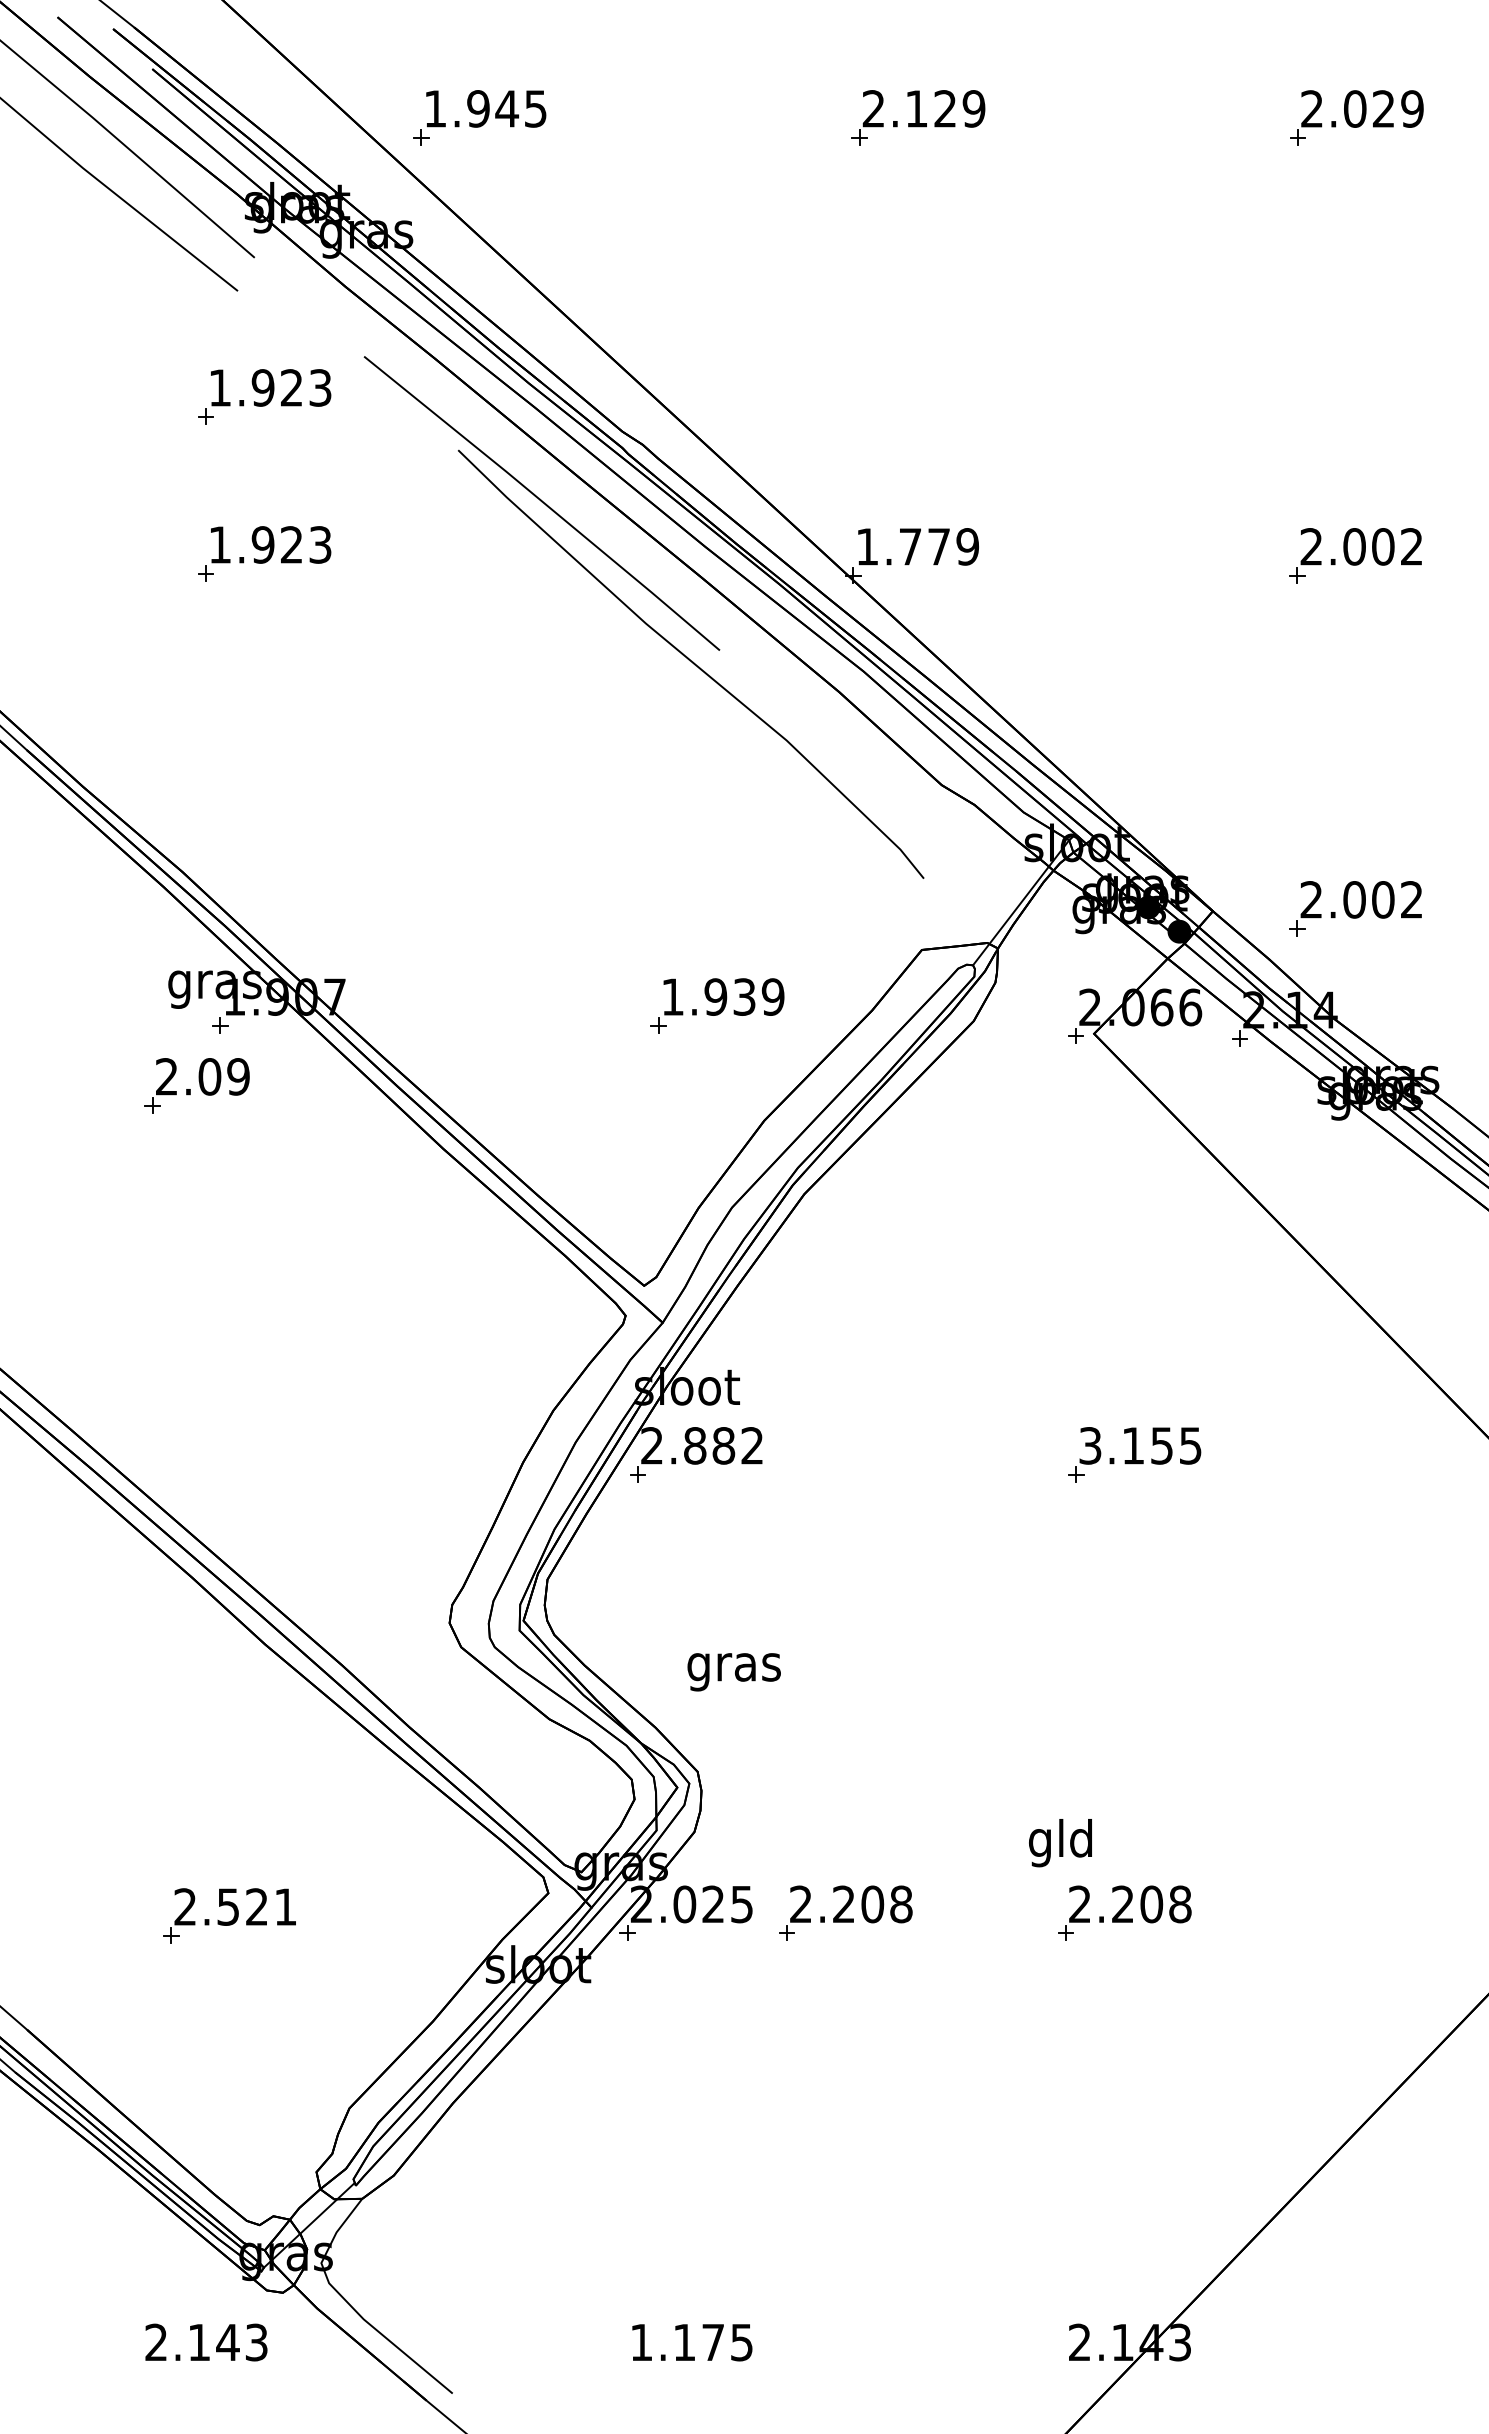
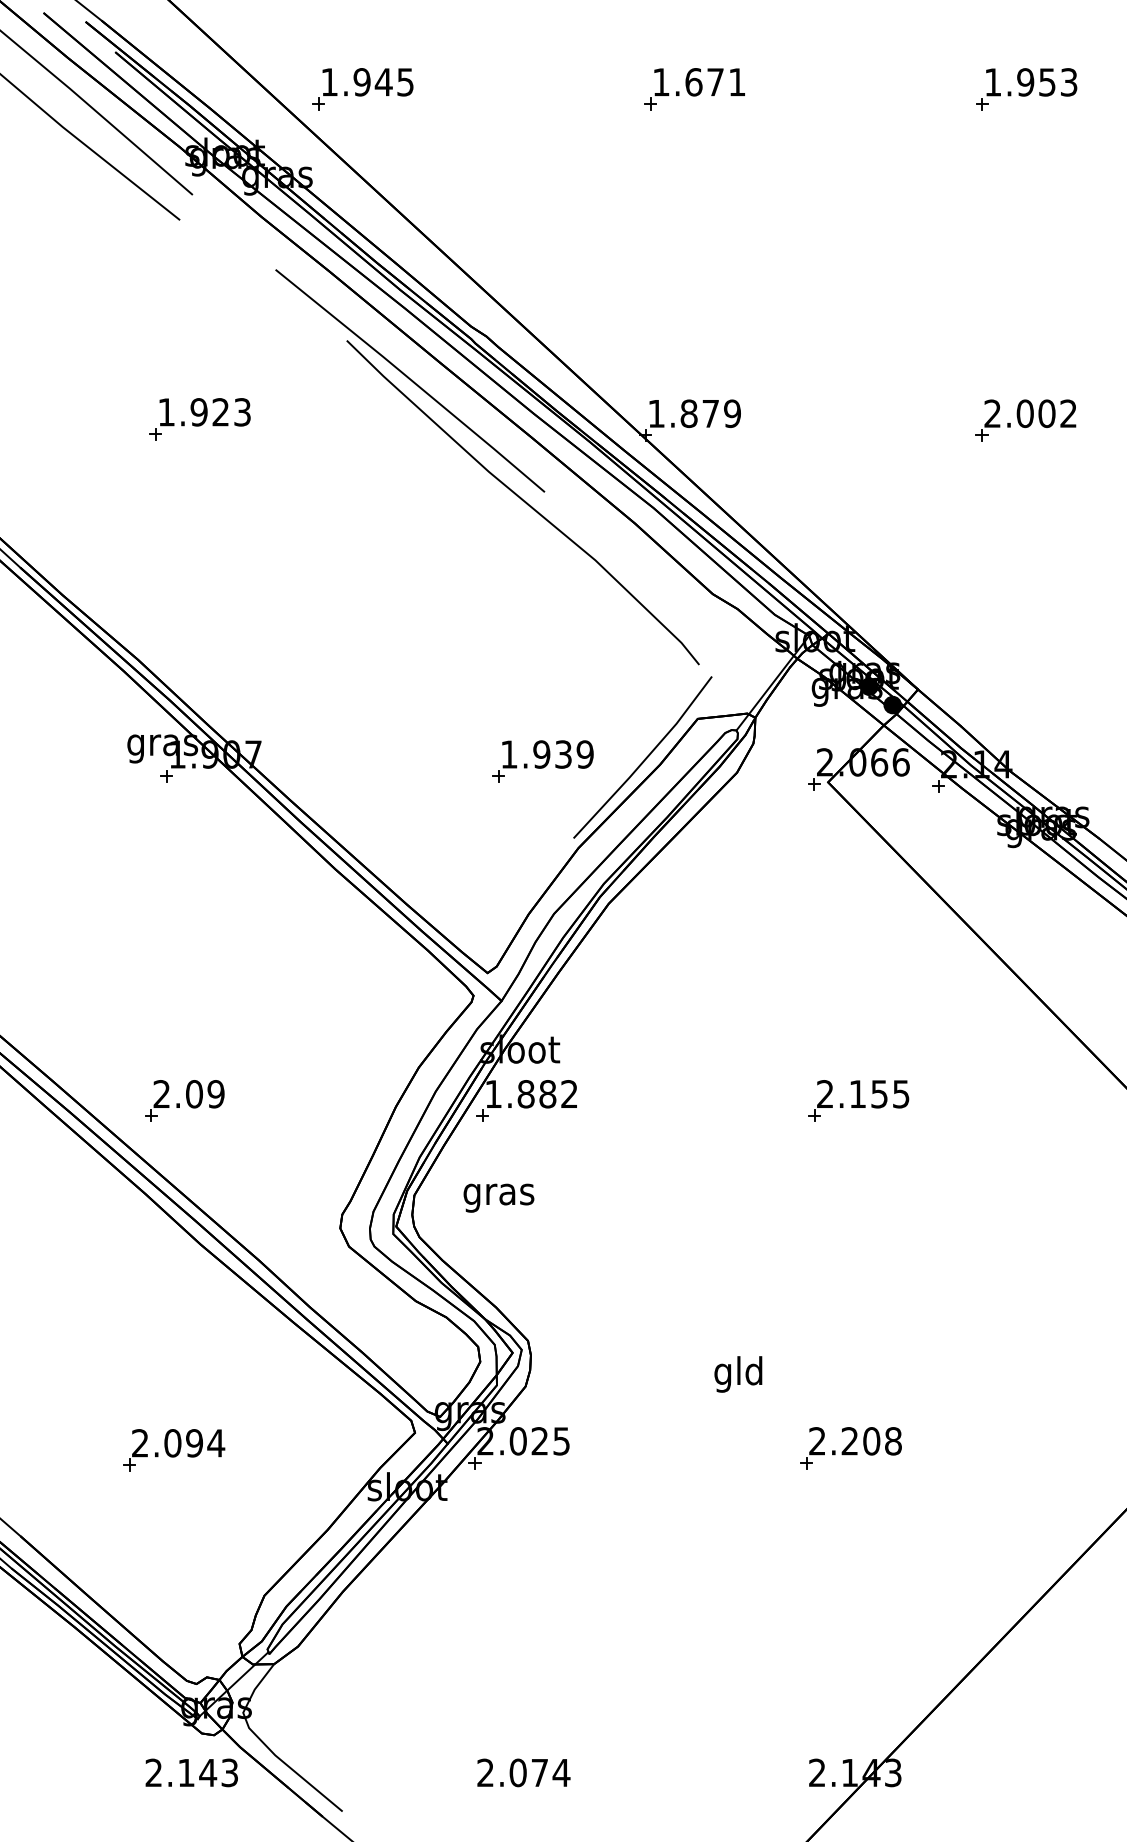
text: (923, 108) -> (698, 81), 2.129 -> 1.671
text: (1362, 108) -> (1031, 81), 2.029 -> 1.953
part: (264, 396) -> (200, 299), removed
text: (910, 546) -> (689, 413), 1.779 -> 1.879
part: (1355, 908) -> (1025, 687), removed
line: (852, 1002) -> (645, 758), added
part: (196, 1085) -> (184, 1100), moved
text: (651, 1445) -> (493, 1093), 2.882 -> 1.882
text: (1090, 1445) -> (825, 1093), 3.155 -> 2.155
text: (733, 1672) -> (498, 1198), moved
text: (1060, 1843) -> (738, 1374), moved
text: (257, 1906) -> (194, 1442), 2.521 -> 2.094
part: (845, 1912) -> (639, 1447), removed
text: (206, 2342) -> (191, 1772), moved
text: (691, 2342) -> (523, 1772), 1.175 -> 2.074

